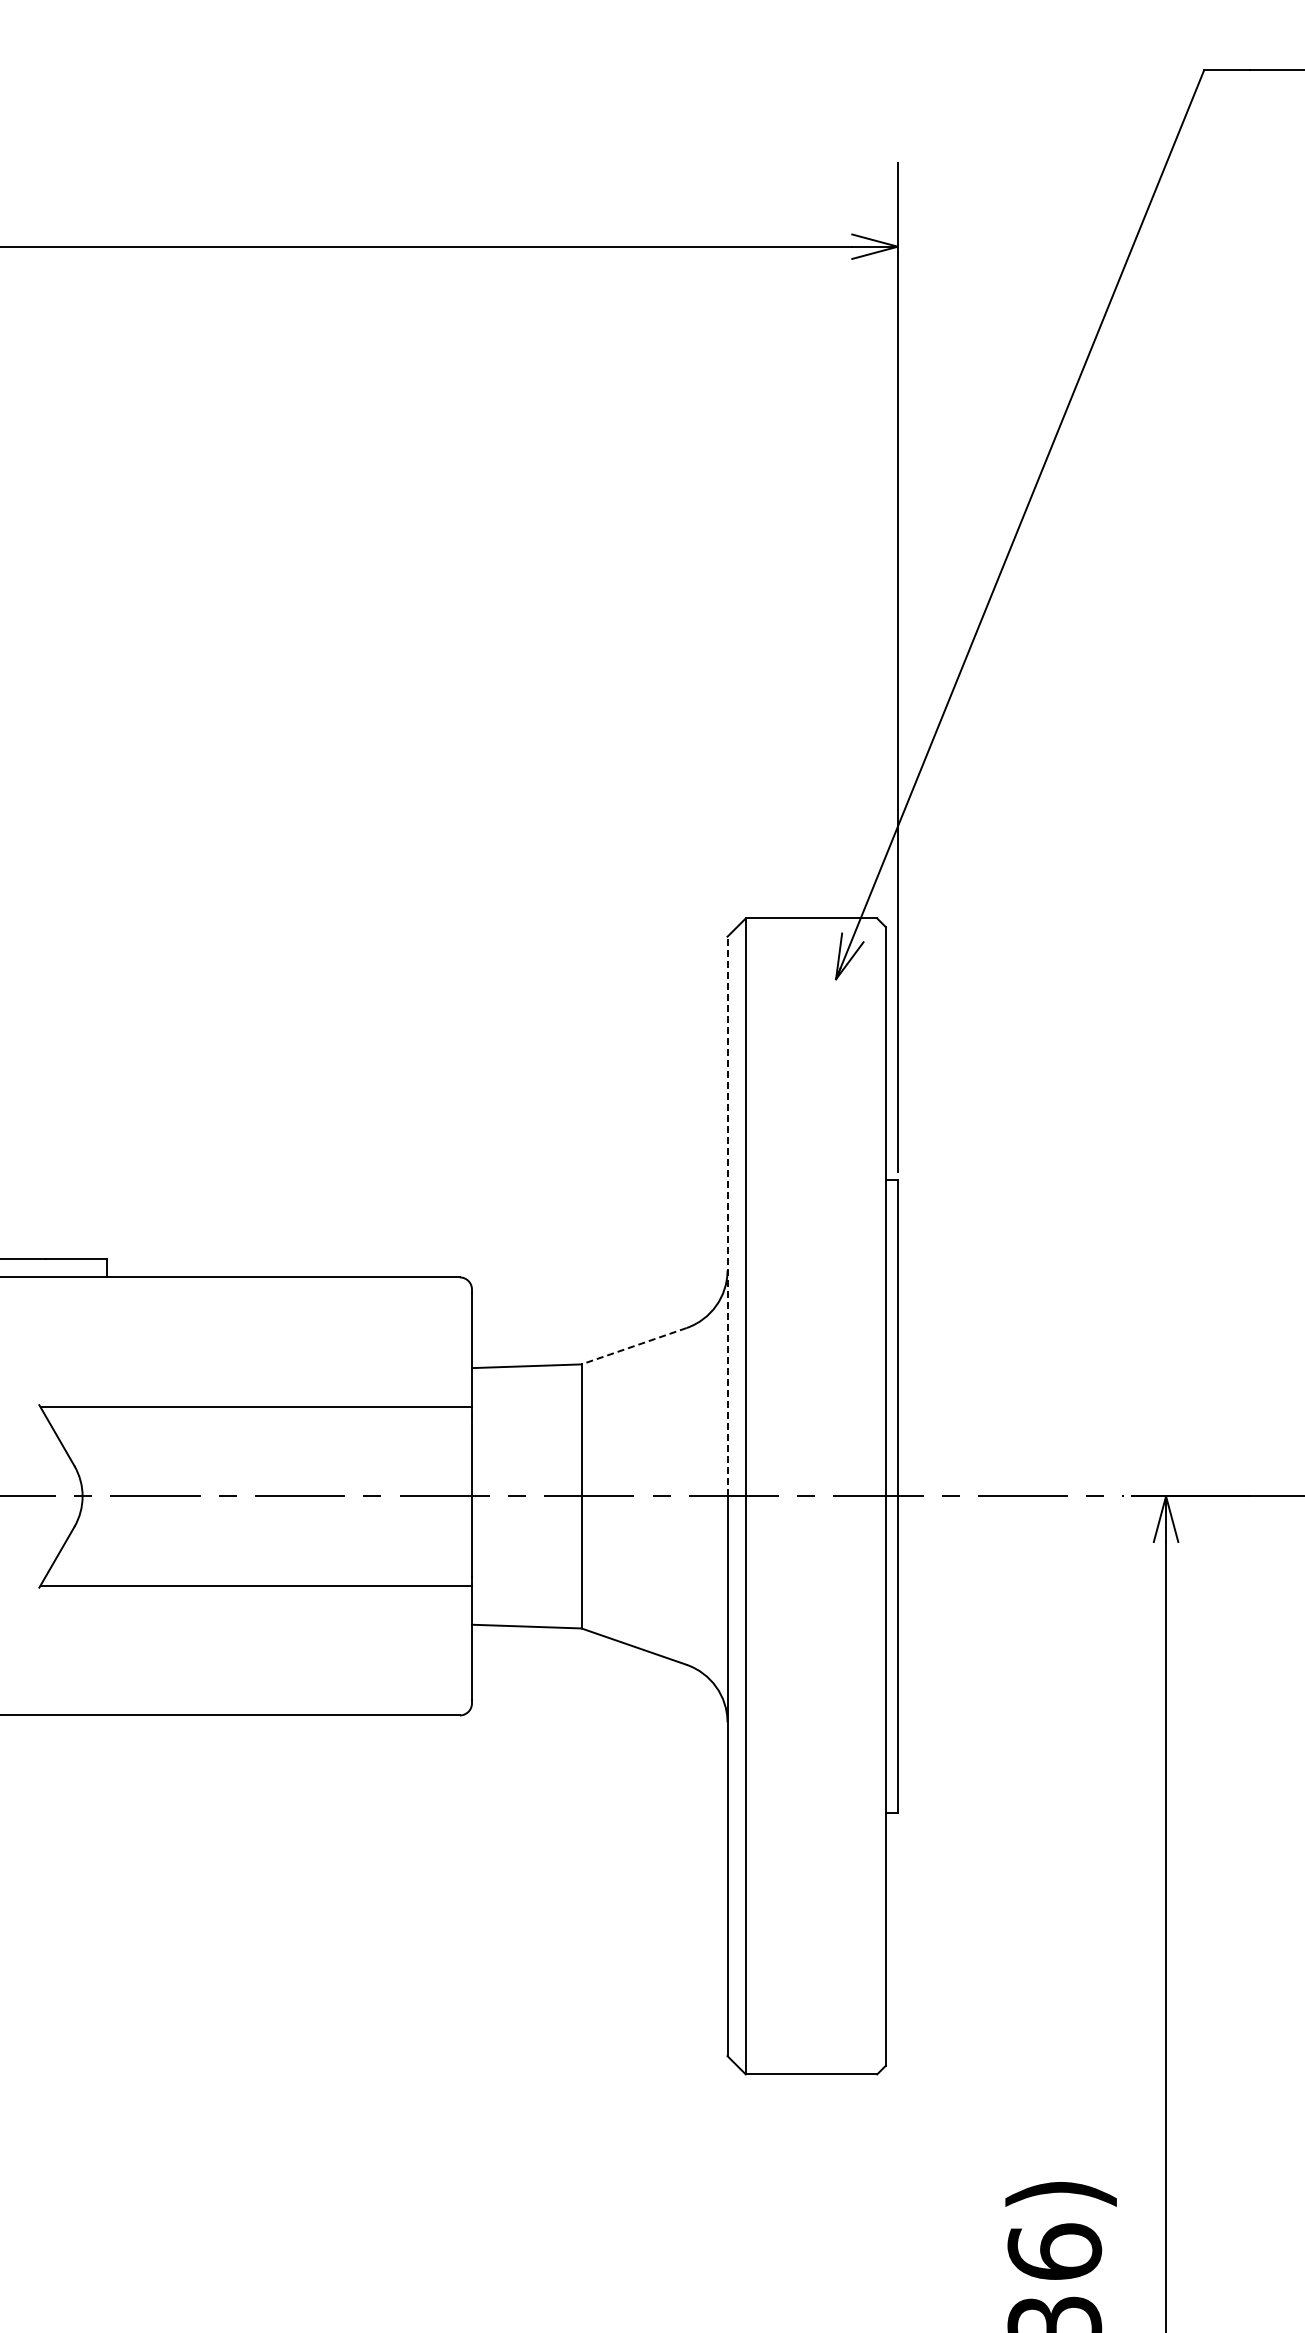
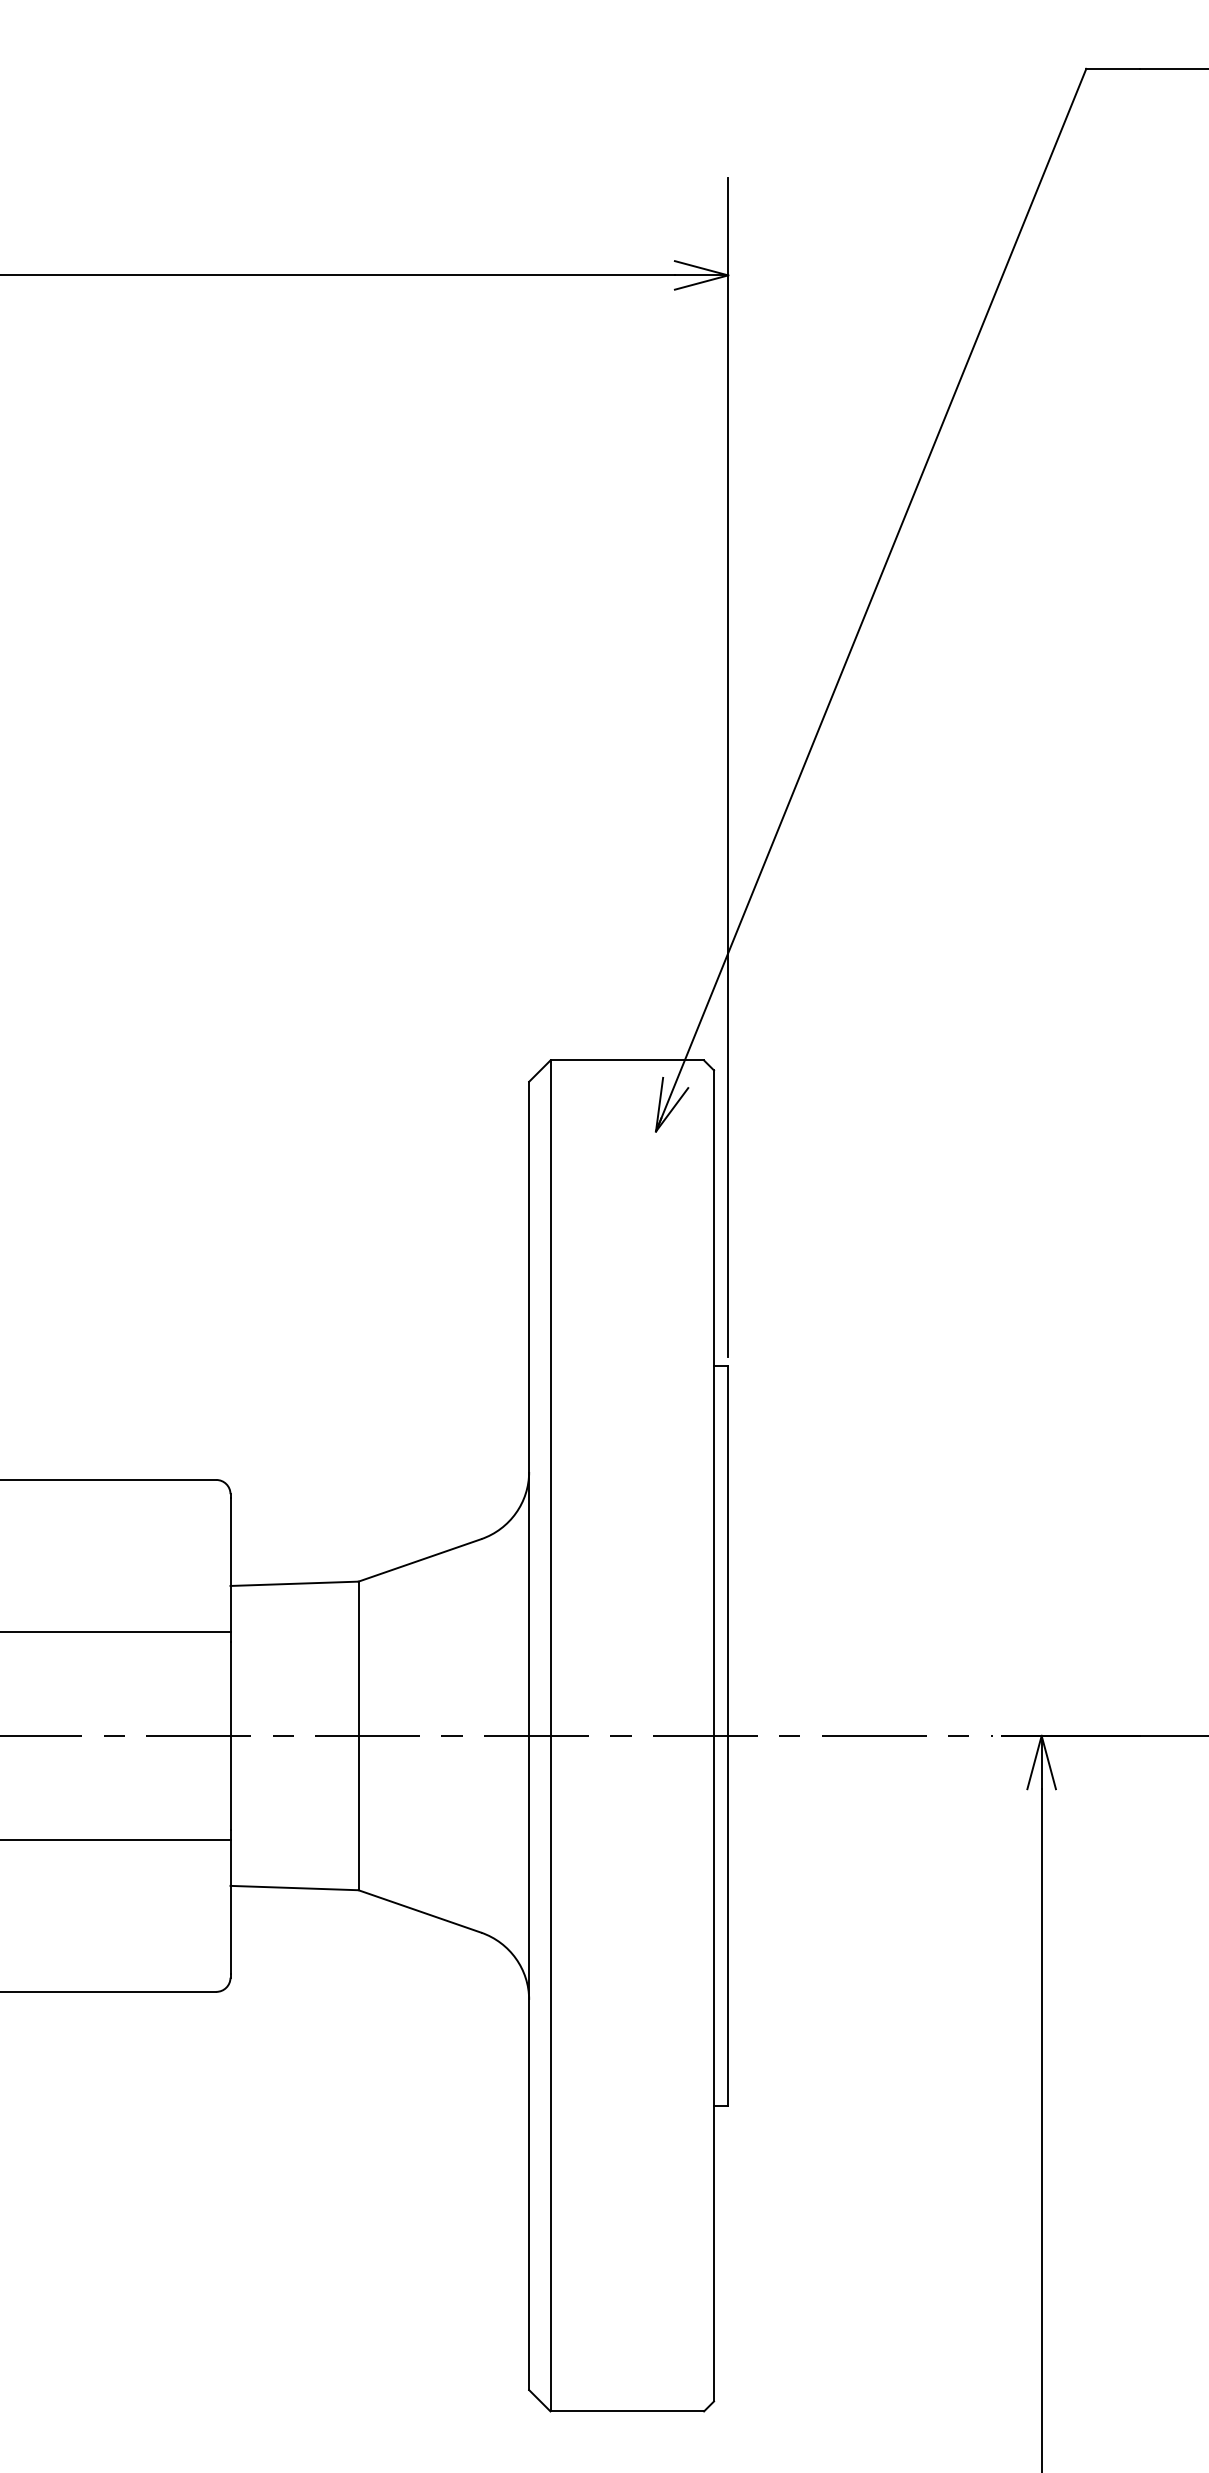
line: (727, 1216) -> (529, 1408), dashed -> solid
line: (634, 1346) -> (420, 1560), dashed -> solid

